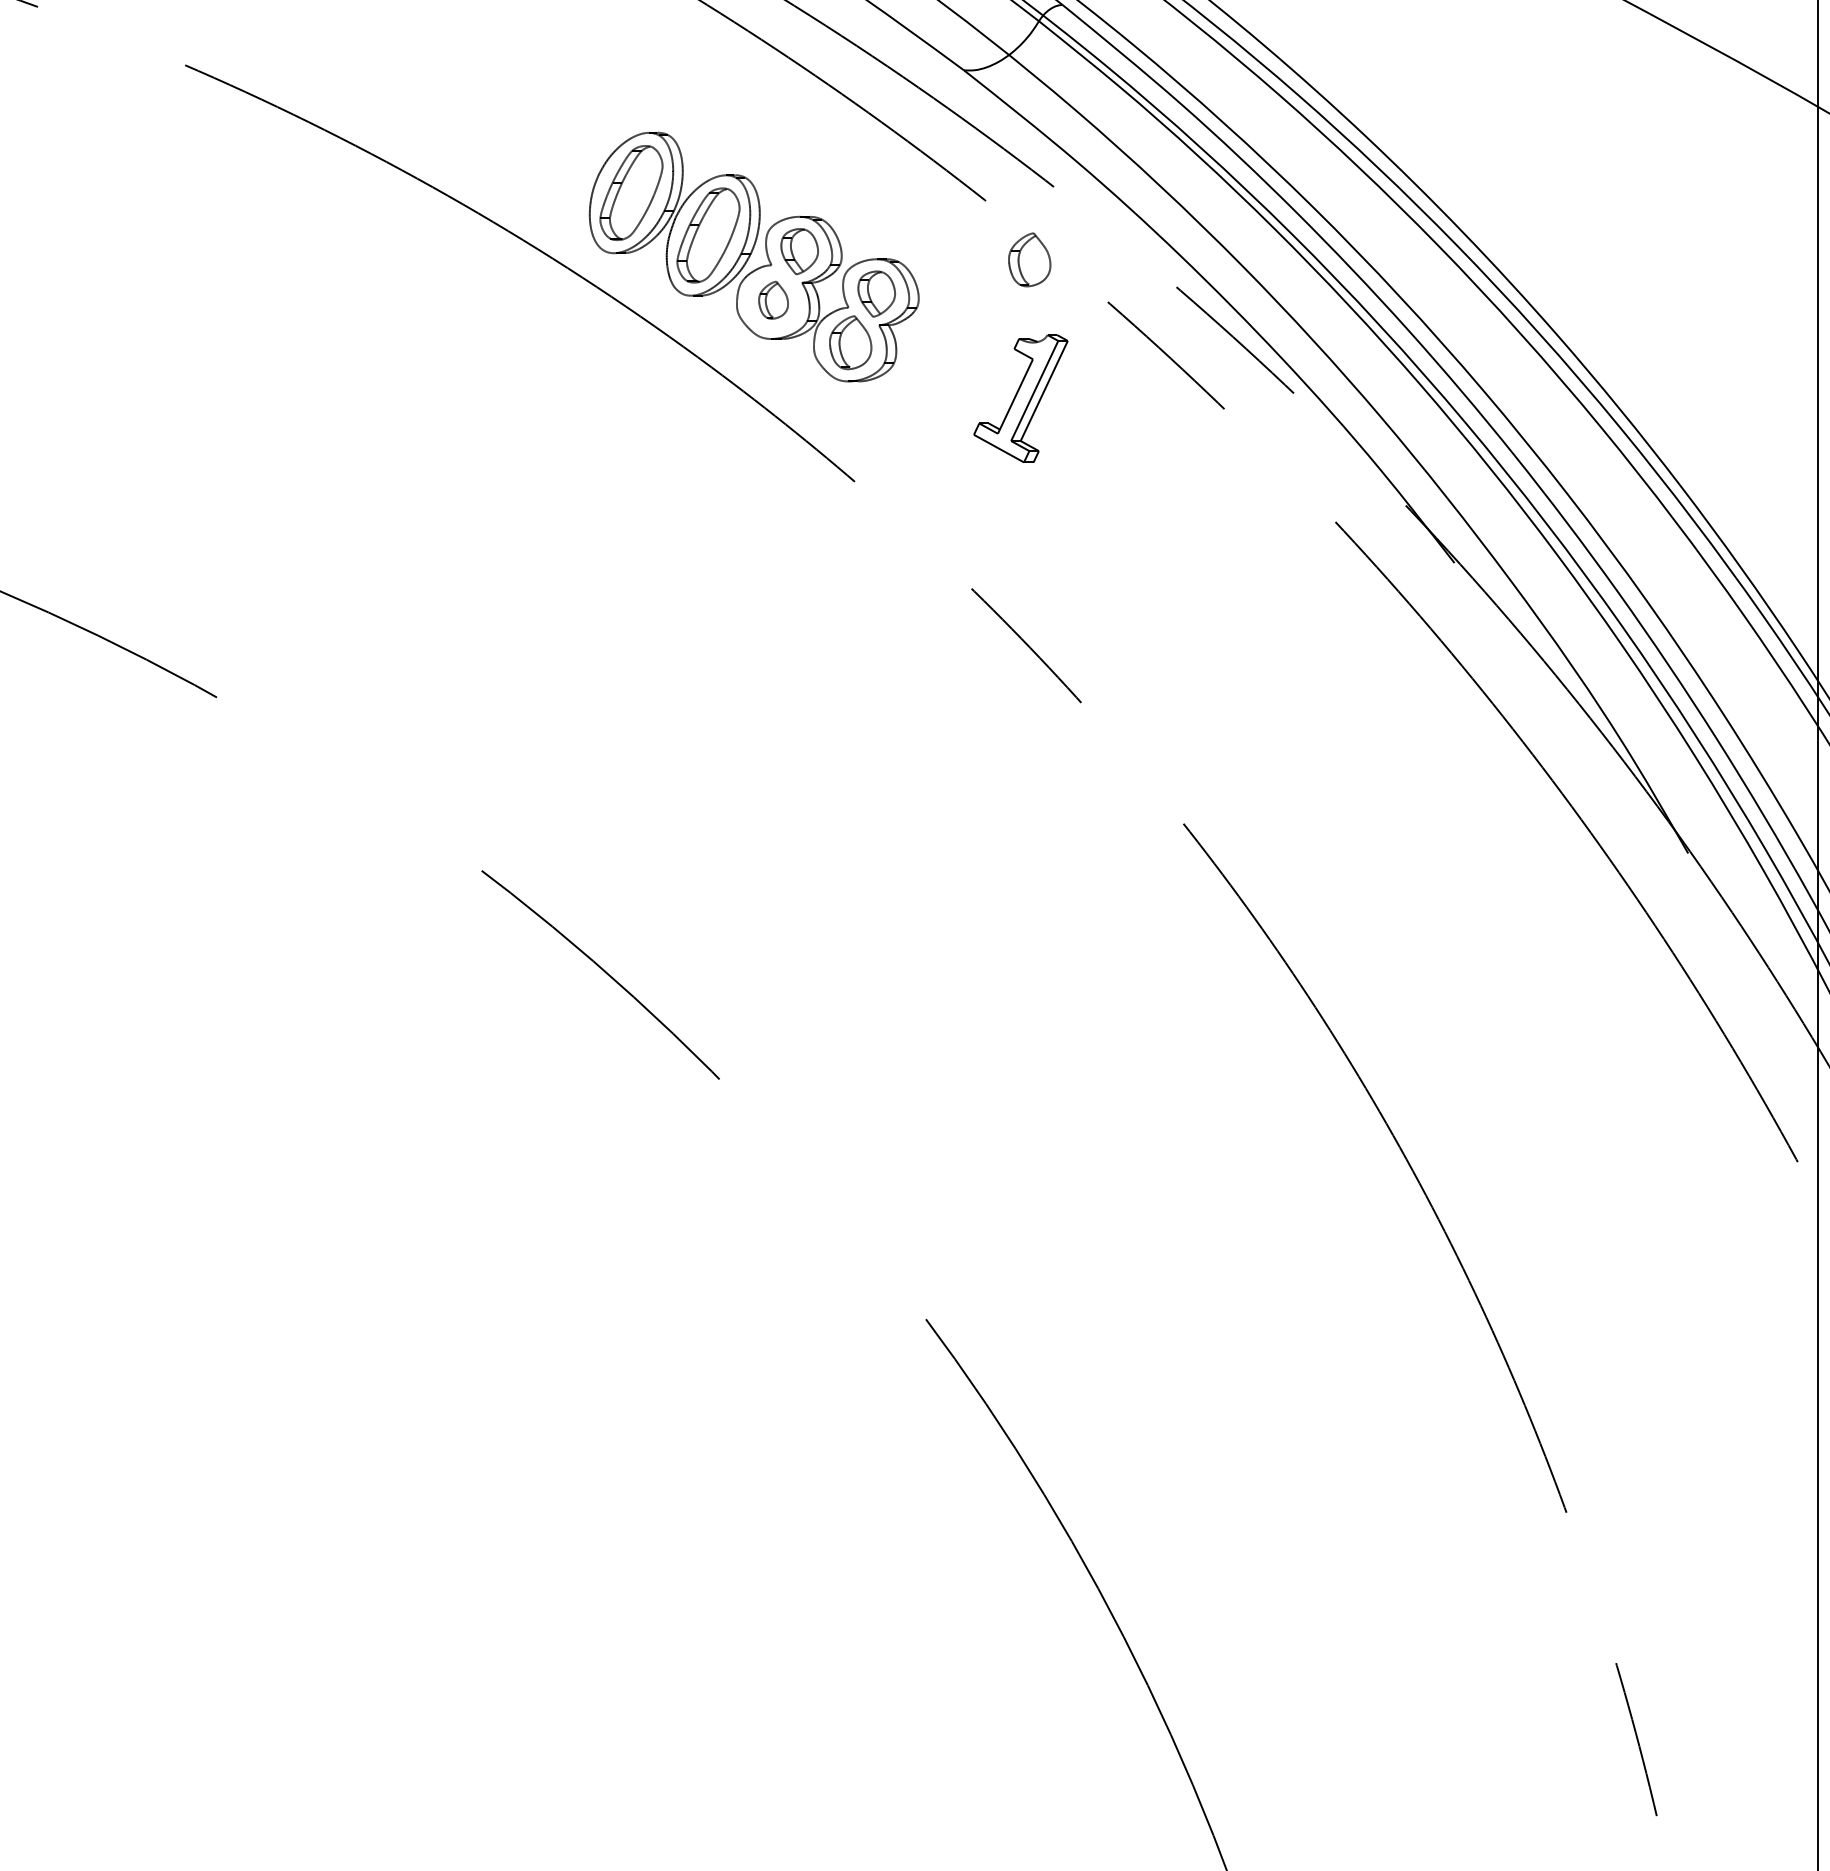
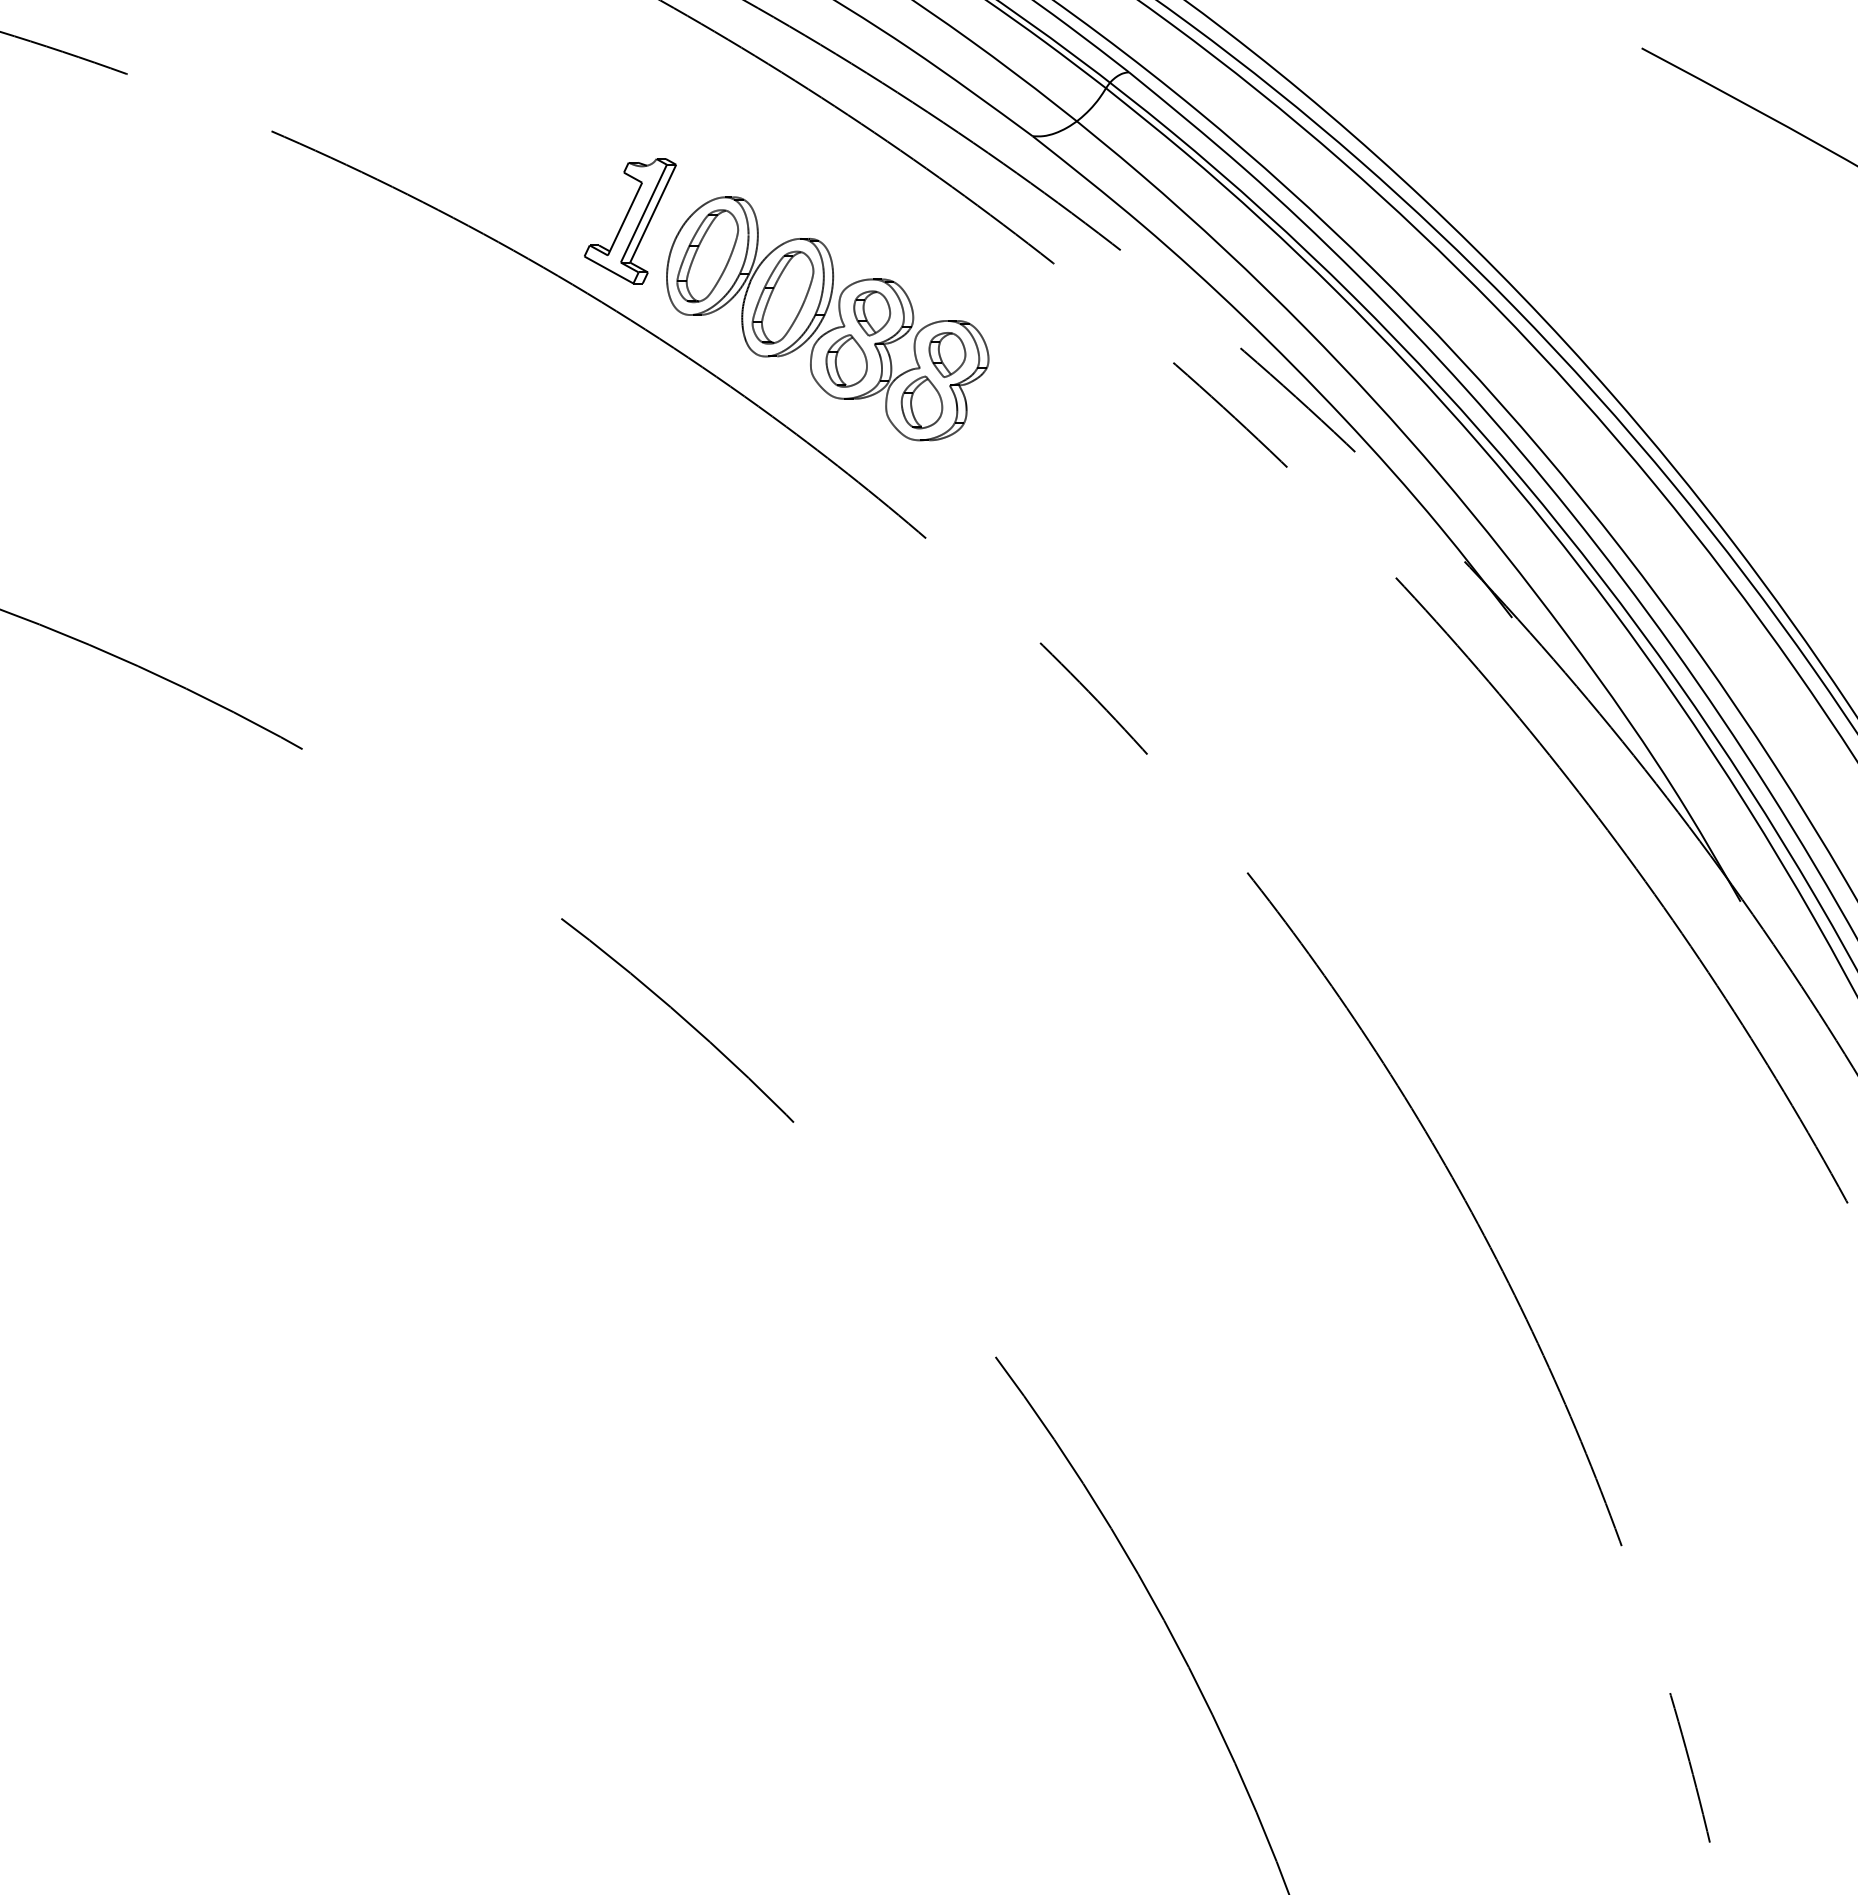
part: (1029, 259) -> (1096, 321), removed
part: (773, 299) -> (846, 360), size x1.43
part: (1021, 398) -> (630, 221), moved

